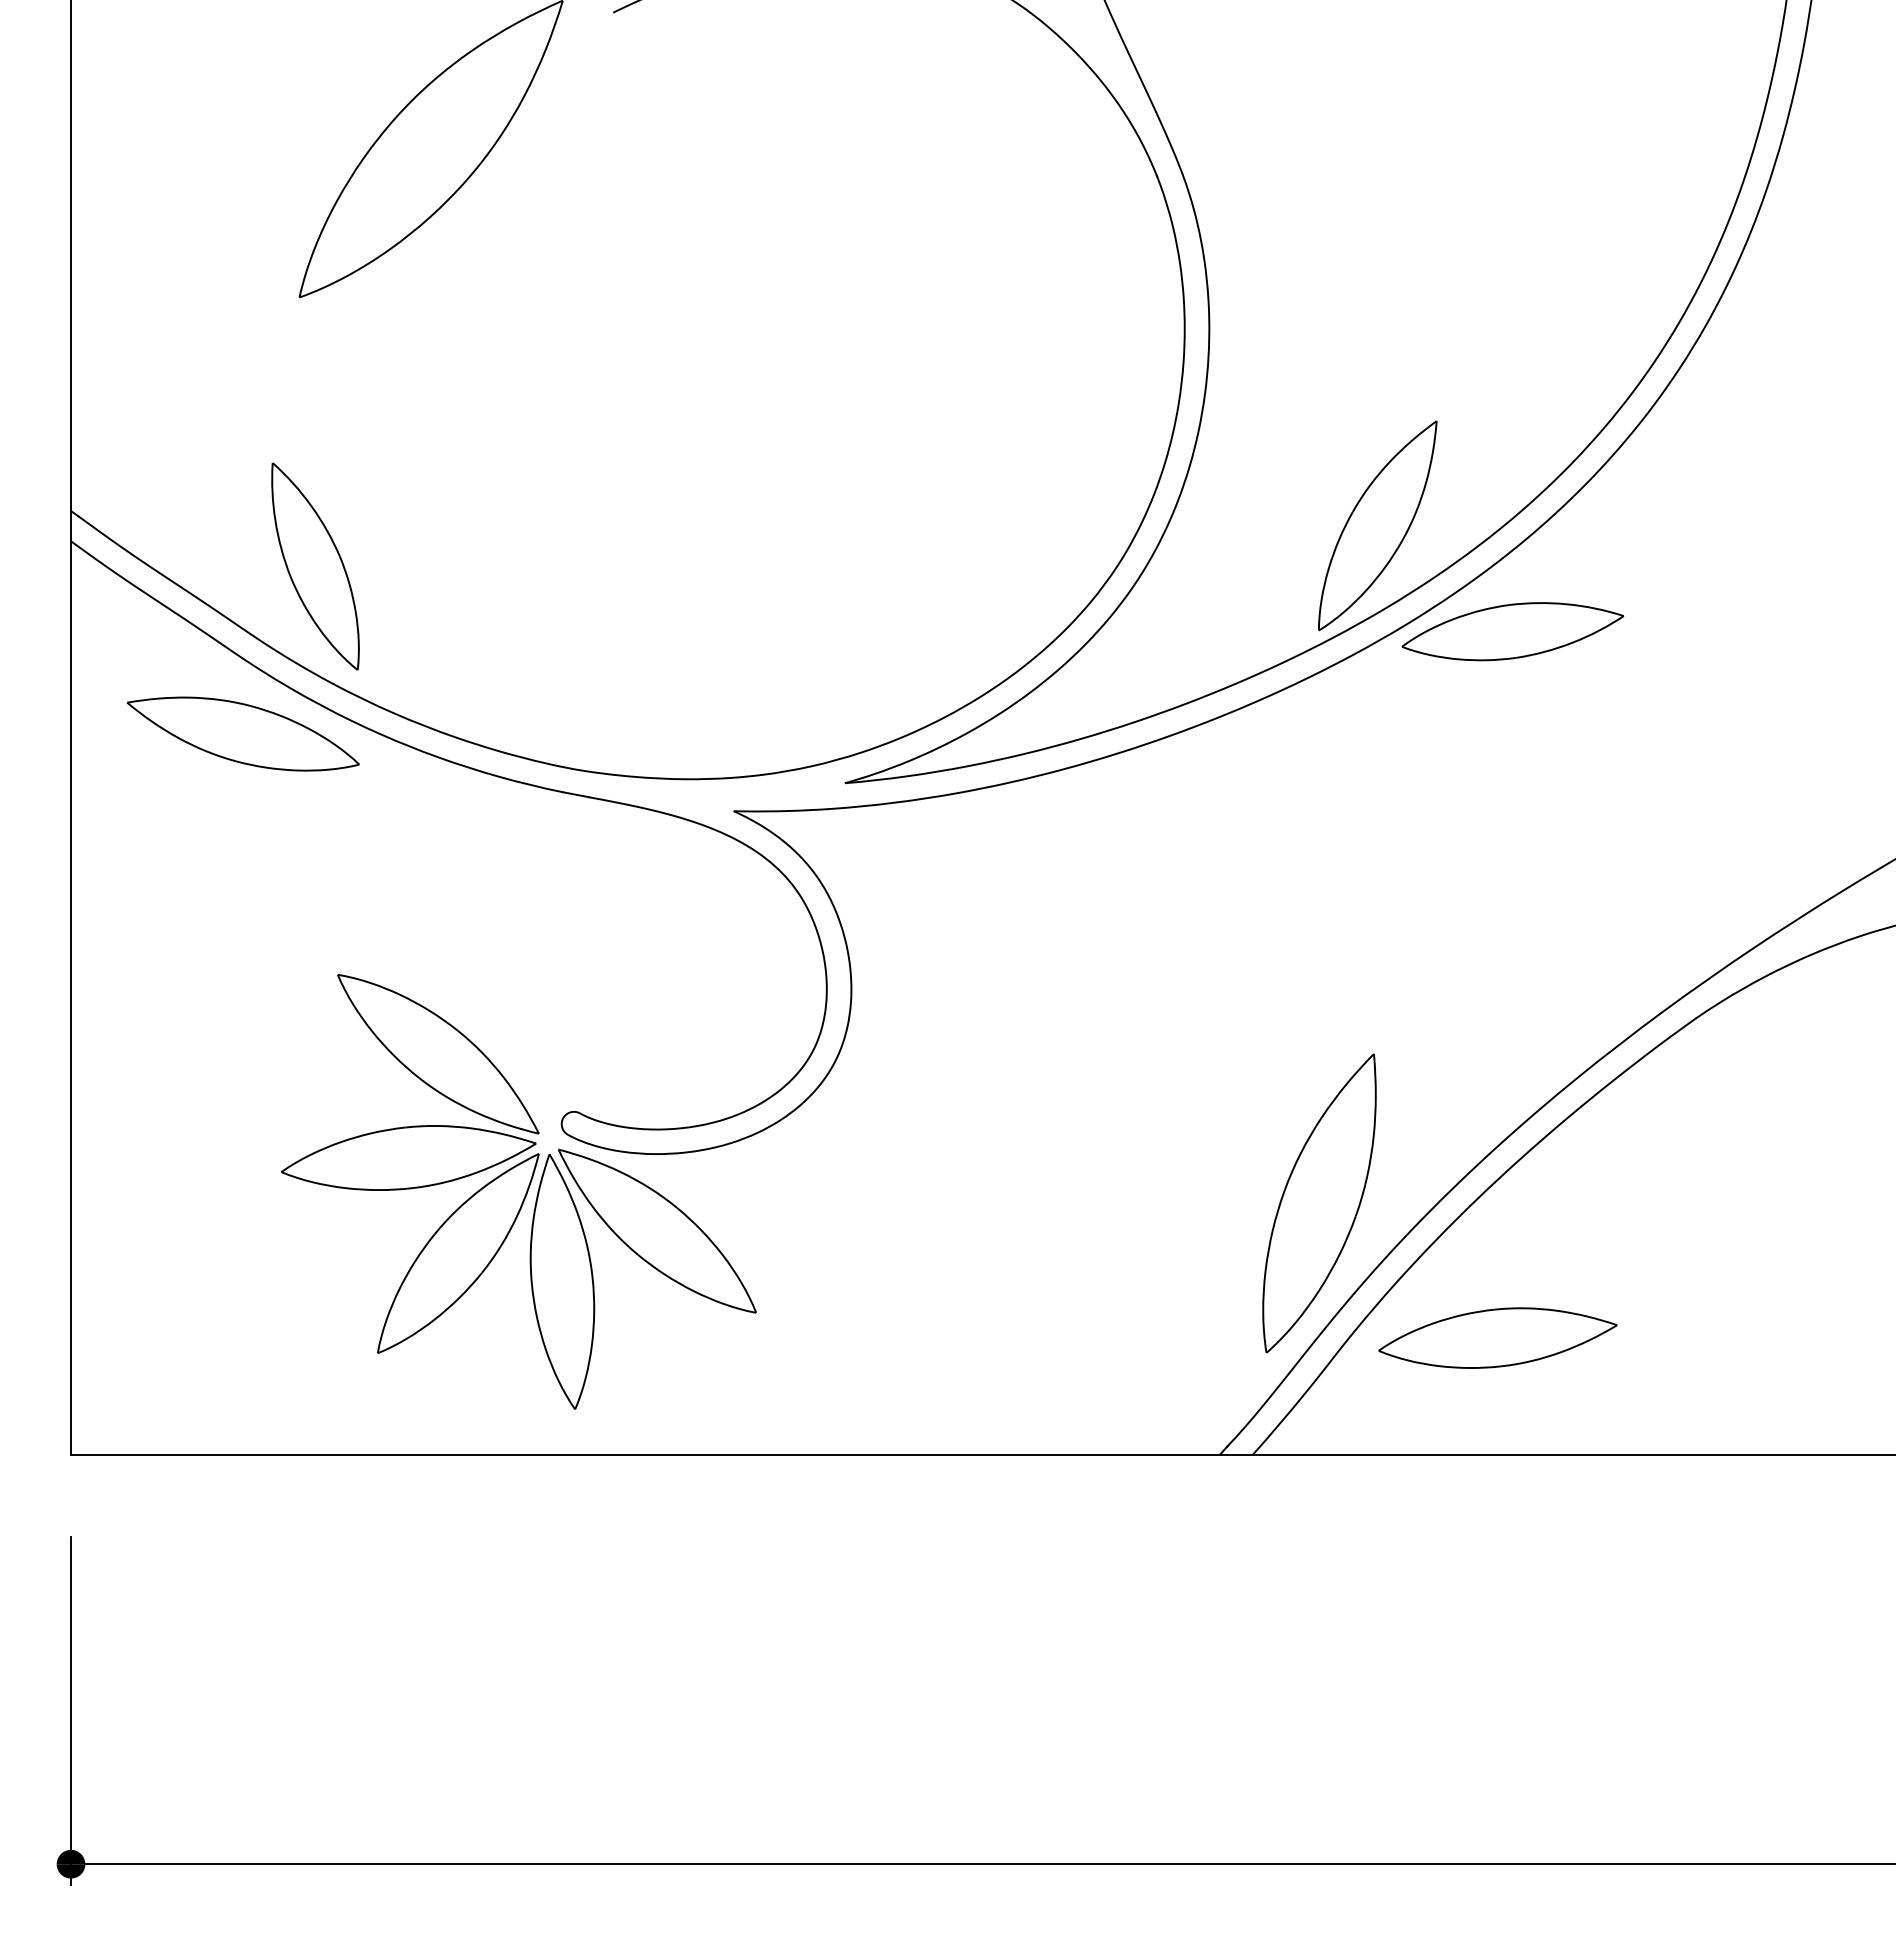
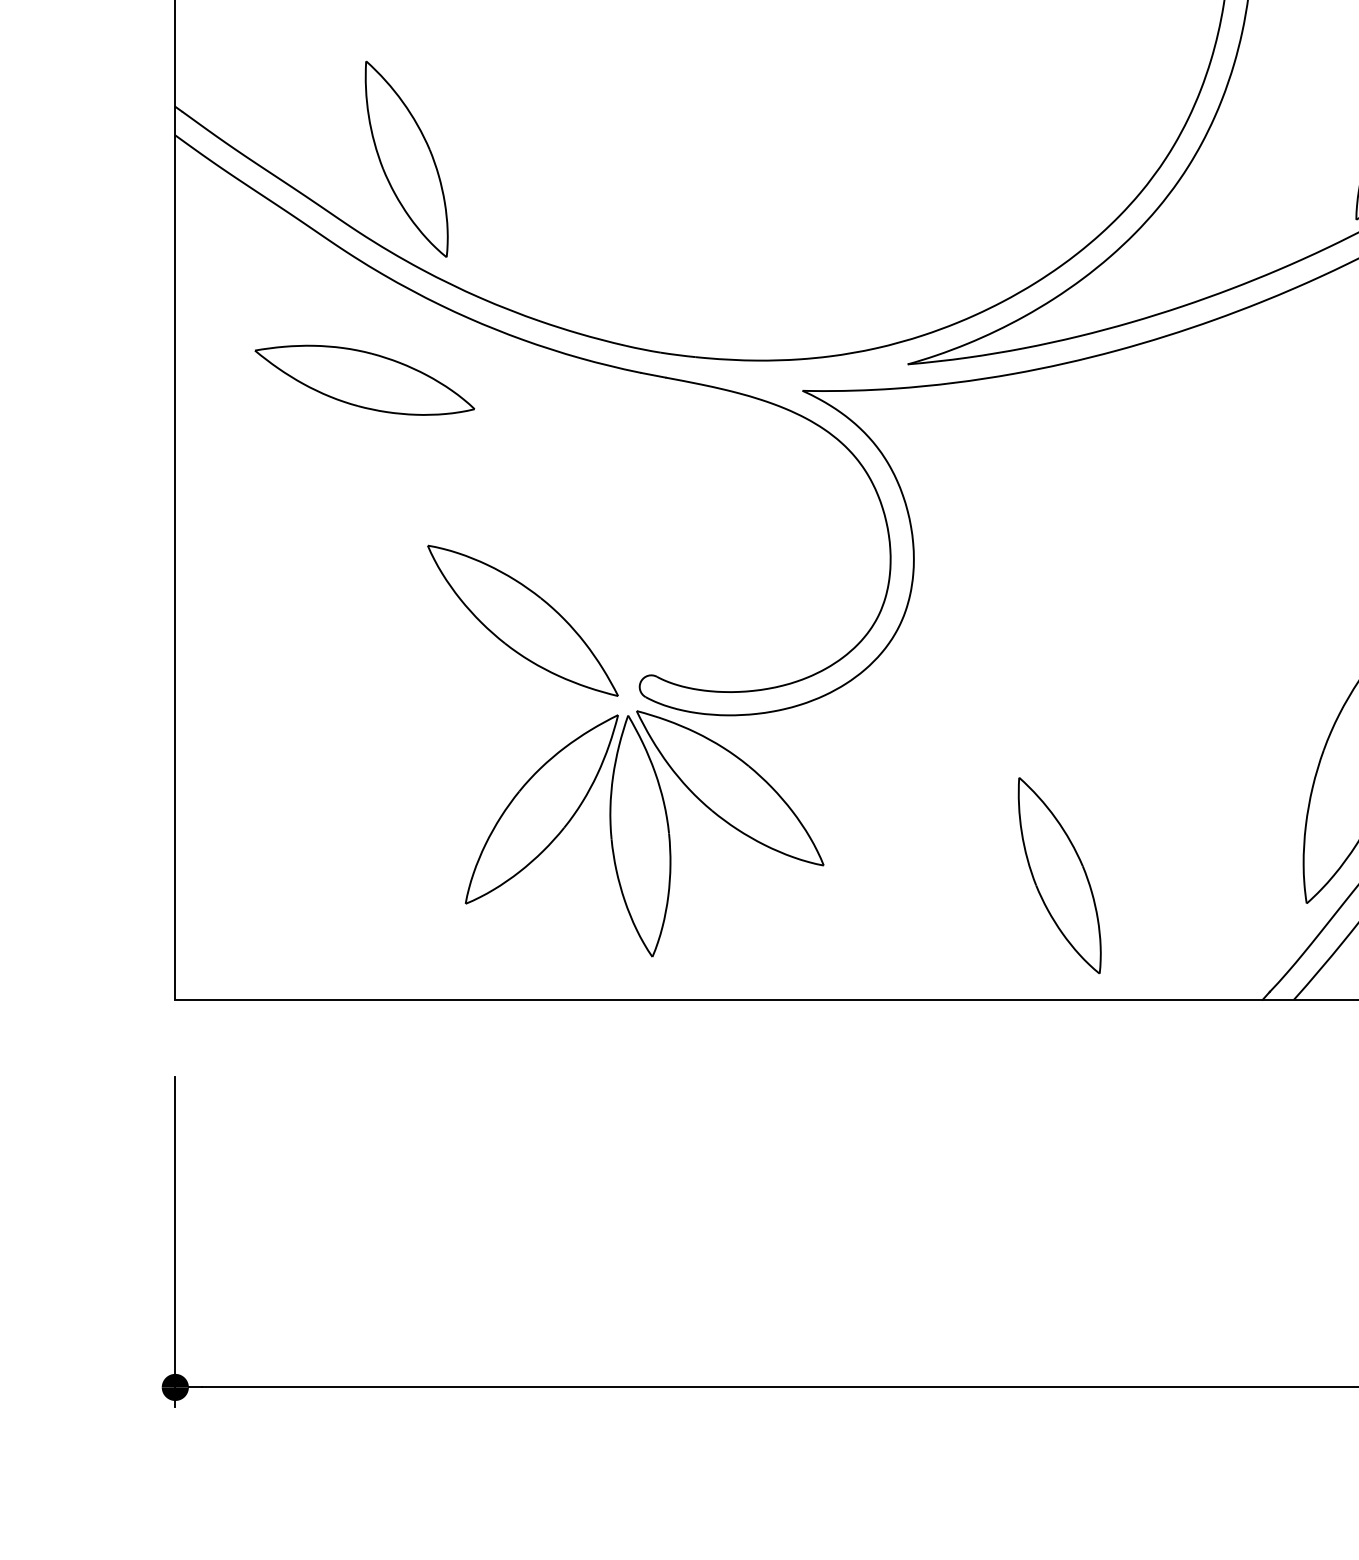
part: (242, 733) -> (364, 379), moved
part: (408, 1157) -> (494, 718), removed
part: (1005, 1323) -> (1059, 875), added

